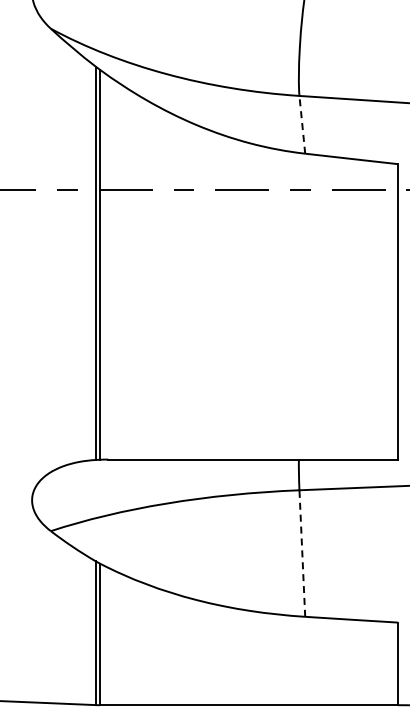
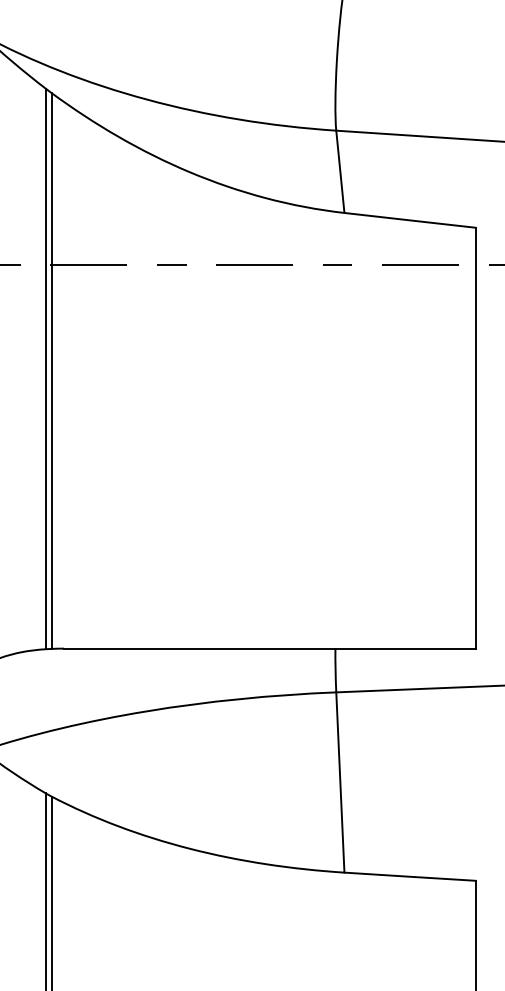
line: (302, 124) -> (340, 171), dashed -> solid
line: (302, 553) -> (340, 782), dashed -> solid

